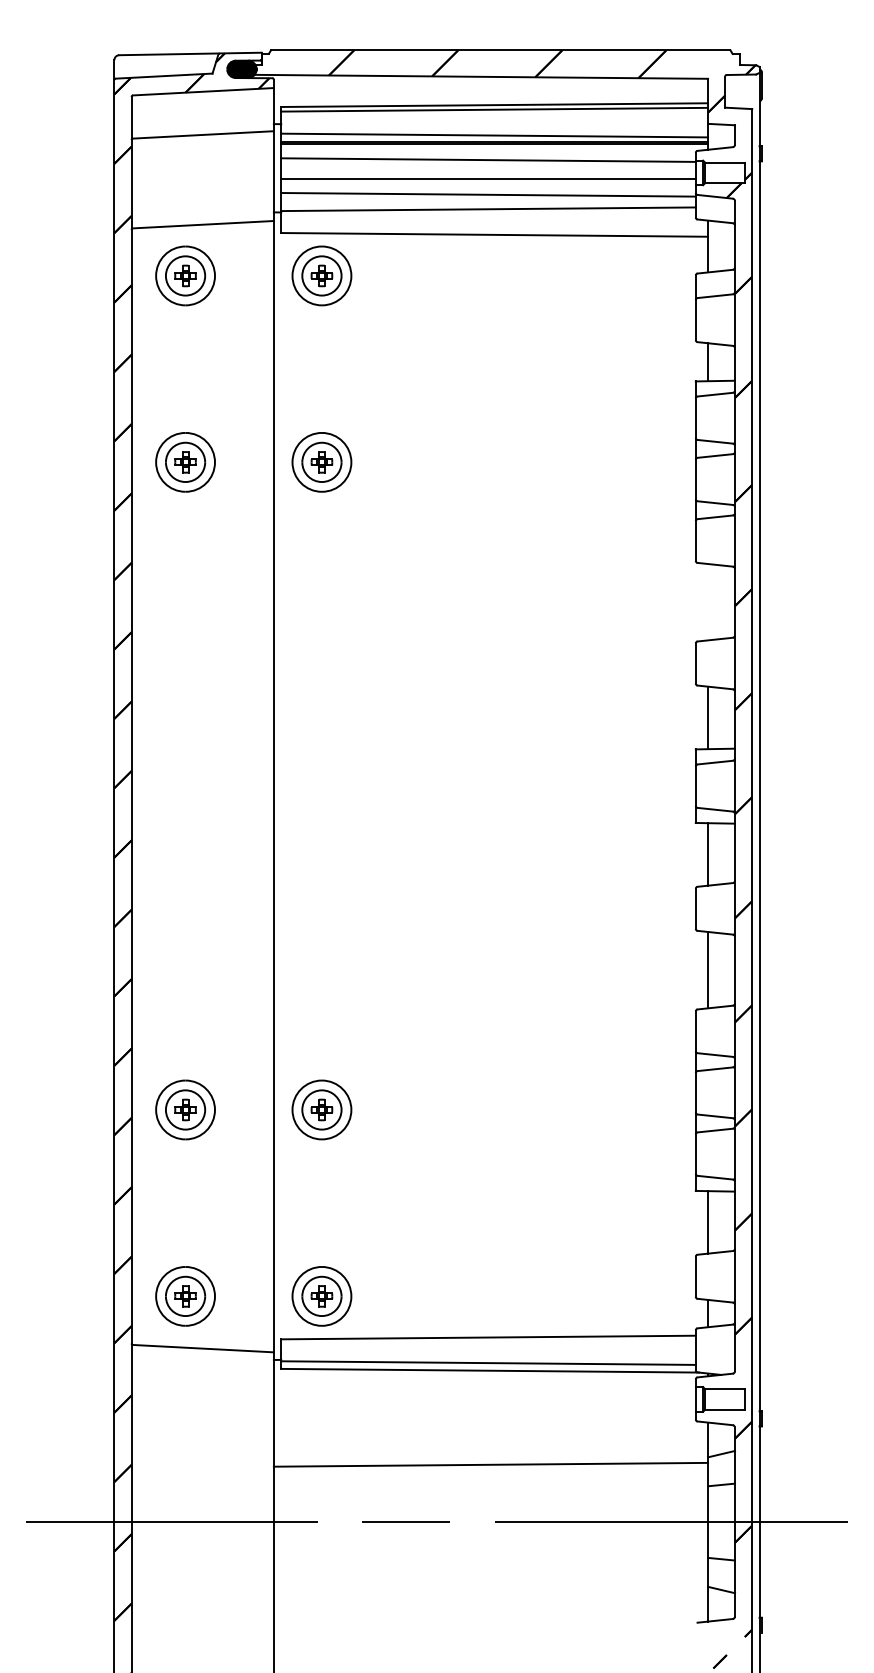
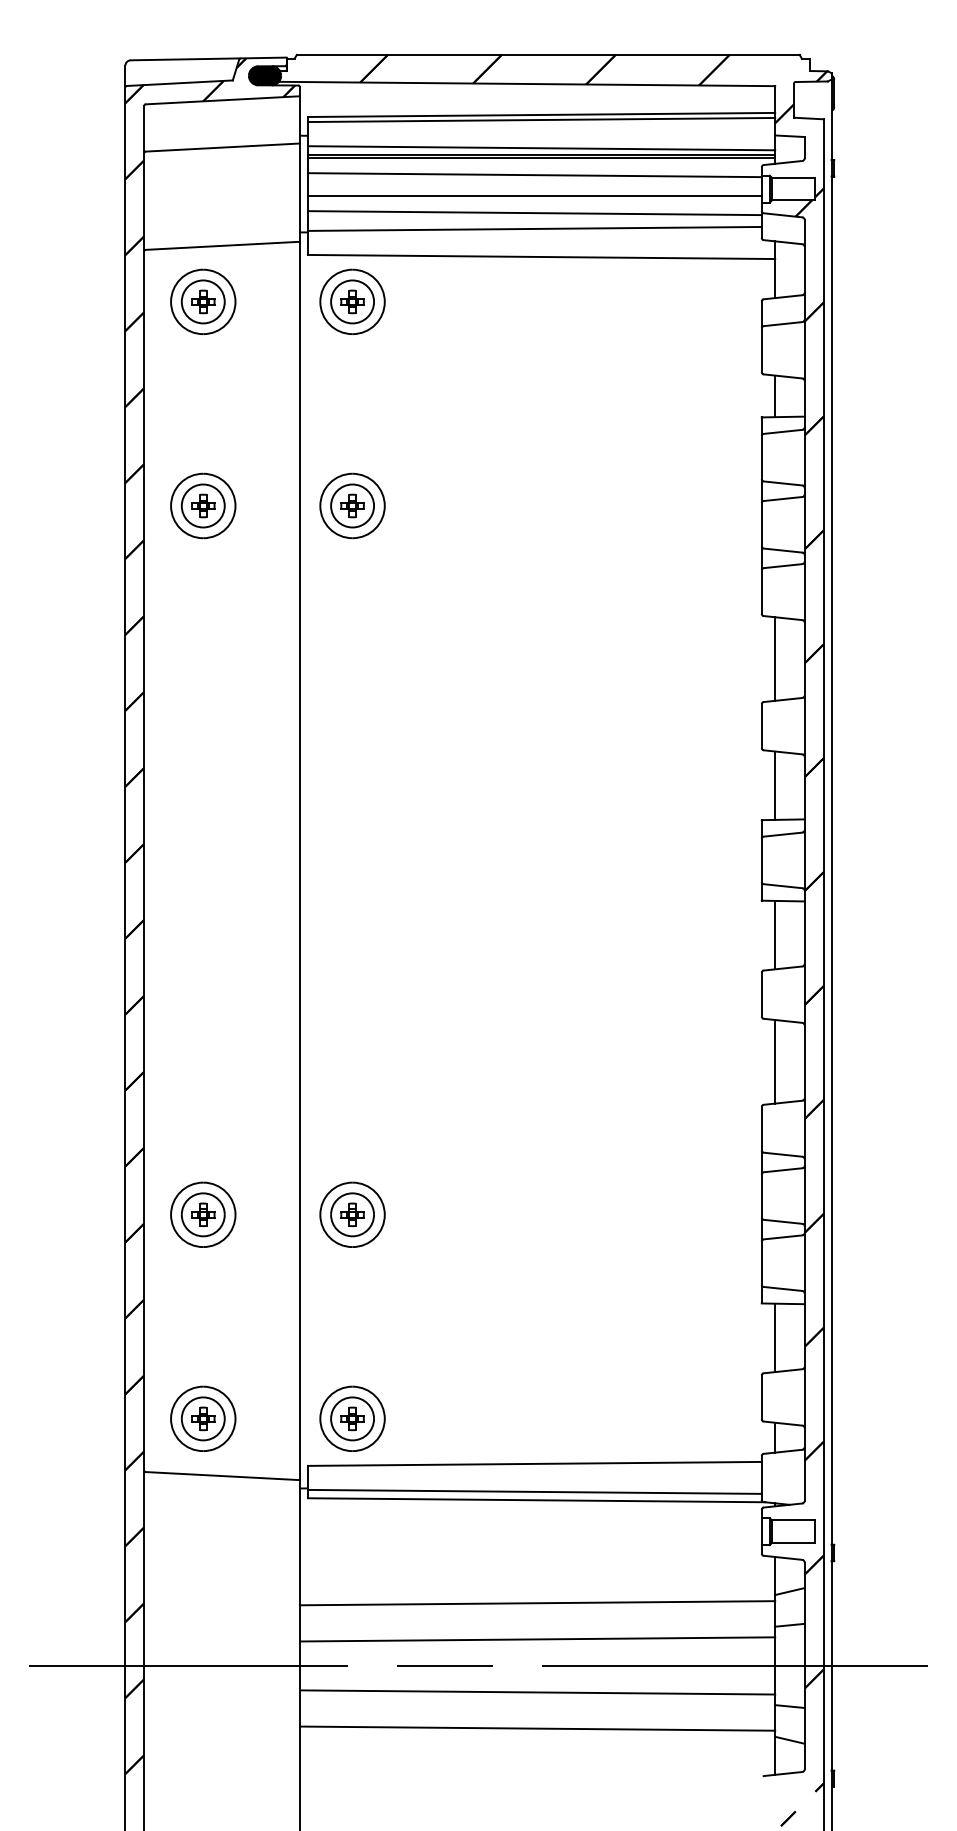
line: (708, 601) -> (775, 658), added
line: (490, 1497) -> (537, 1639), added
line: (490, 1546) -> (537, 1692), added
line: (490, 1579) -> (537, 1728), added

